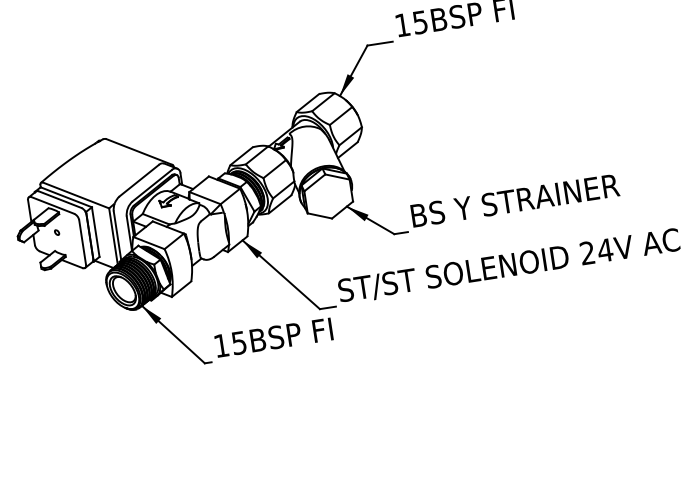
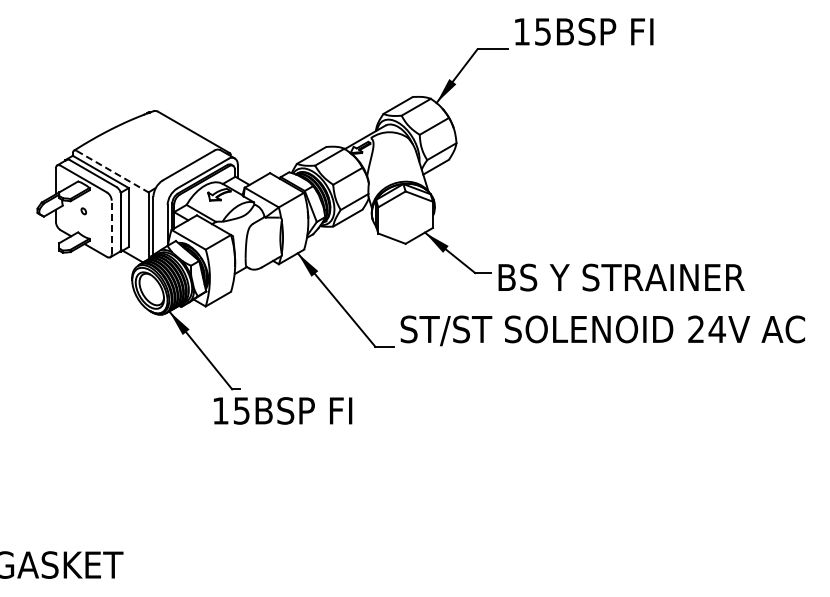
line: (76, 195) -> (112, 171), solid -> dashed
text: (515, 200) -> (621, 277), moved
line: (82, 242) -> (111, 227), solid -> dashed
text: (274, 337) -> (283, 410), moved

